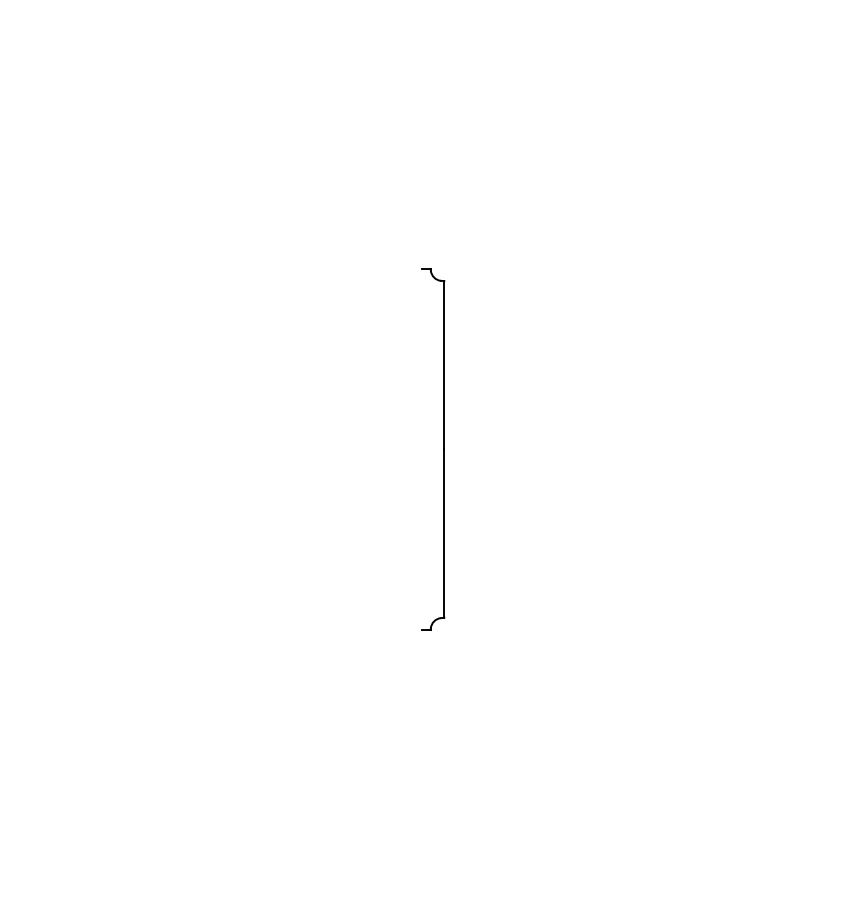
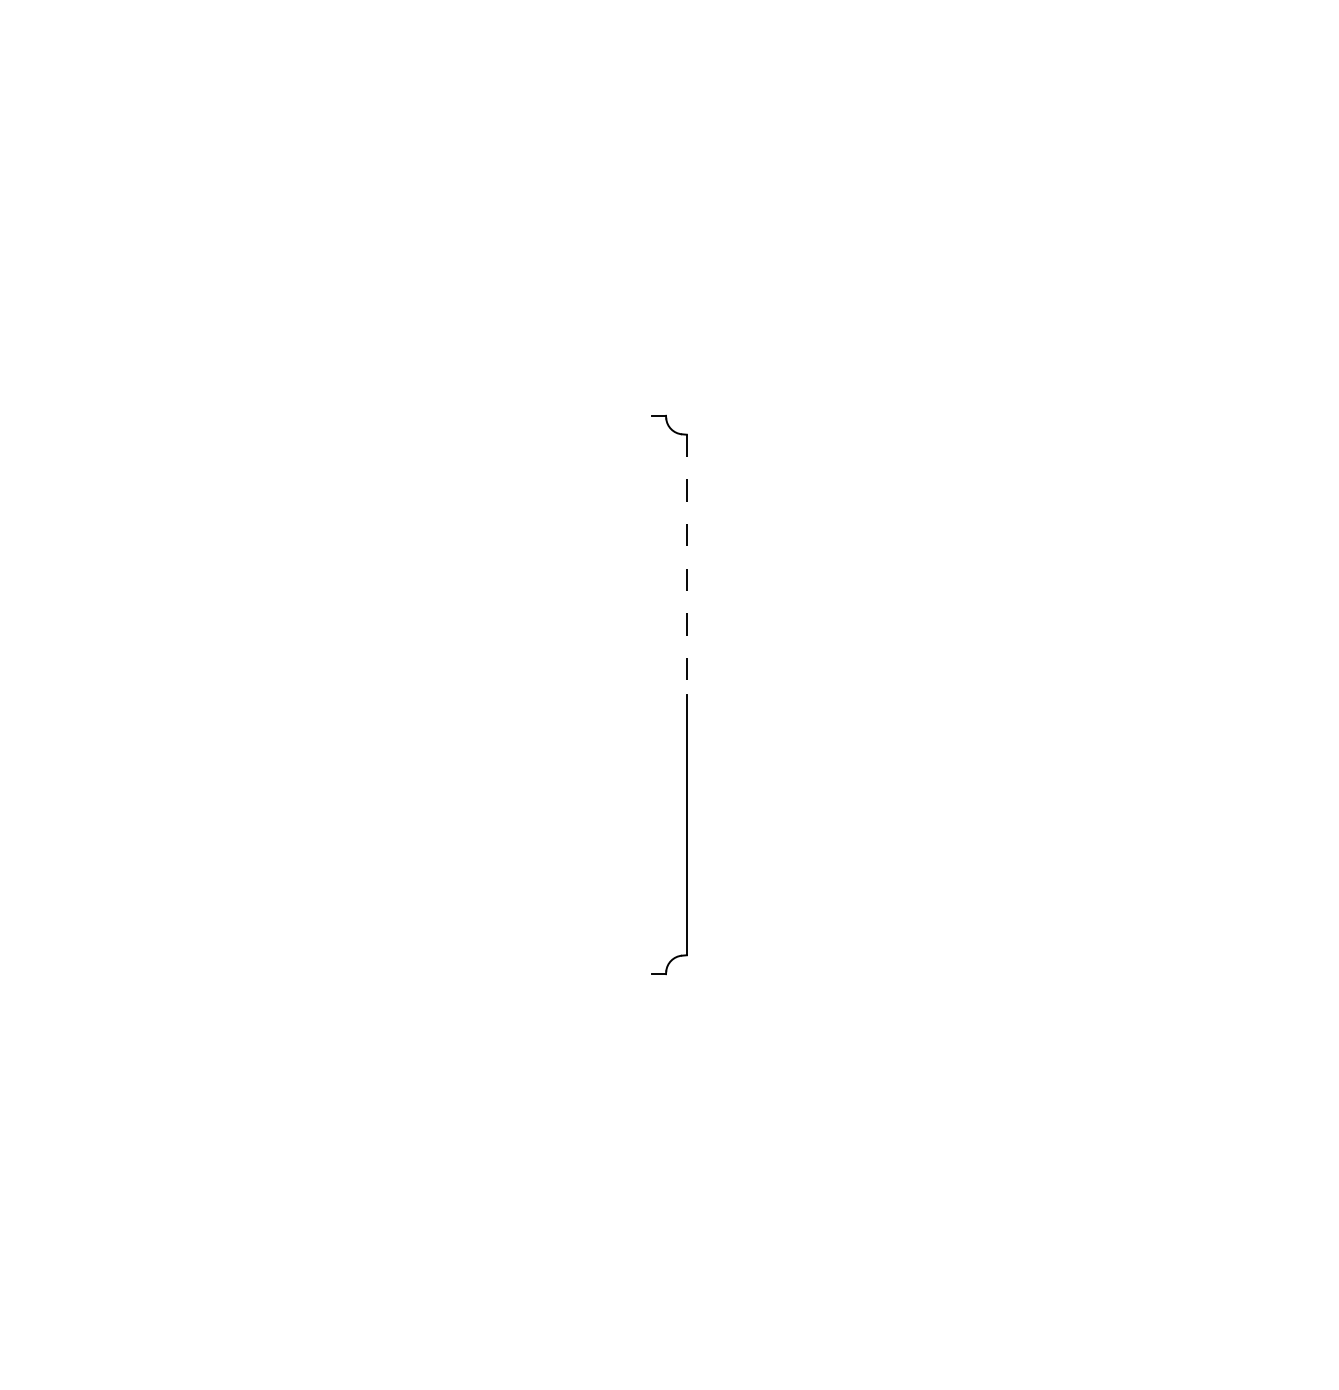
line: (444, 365) -> (687, 565), solid -> dashed

